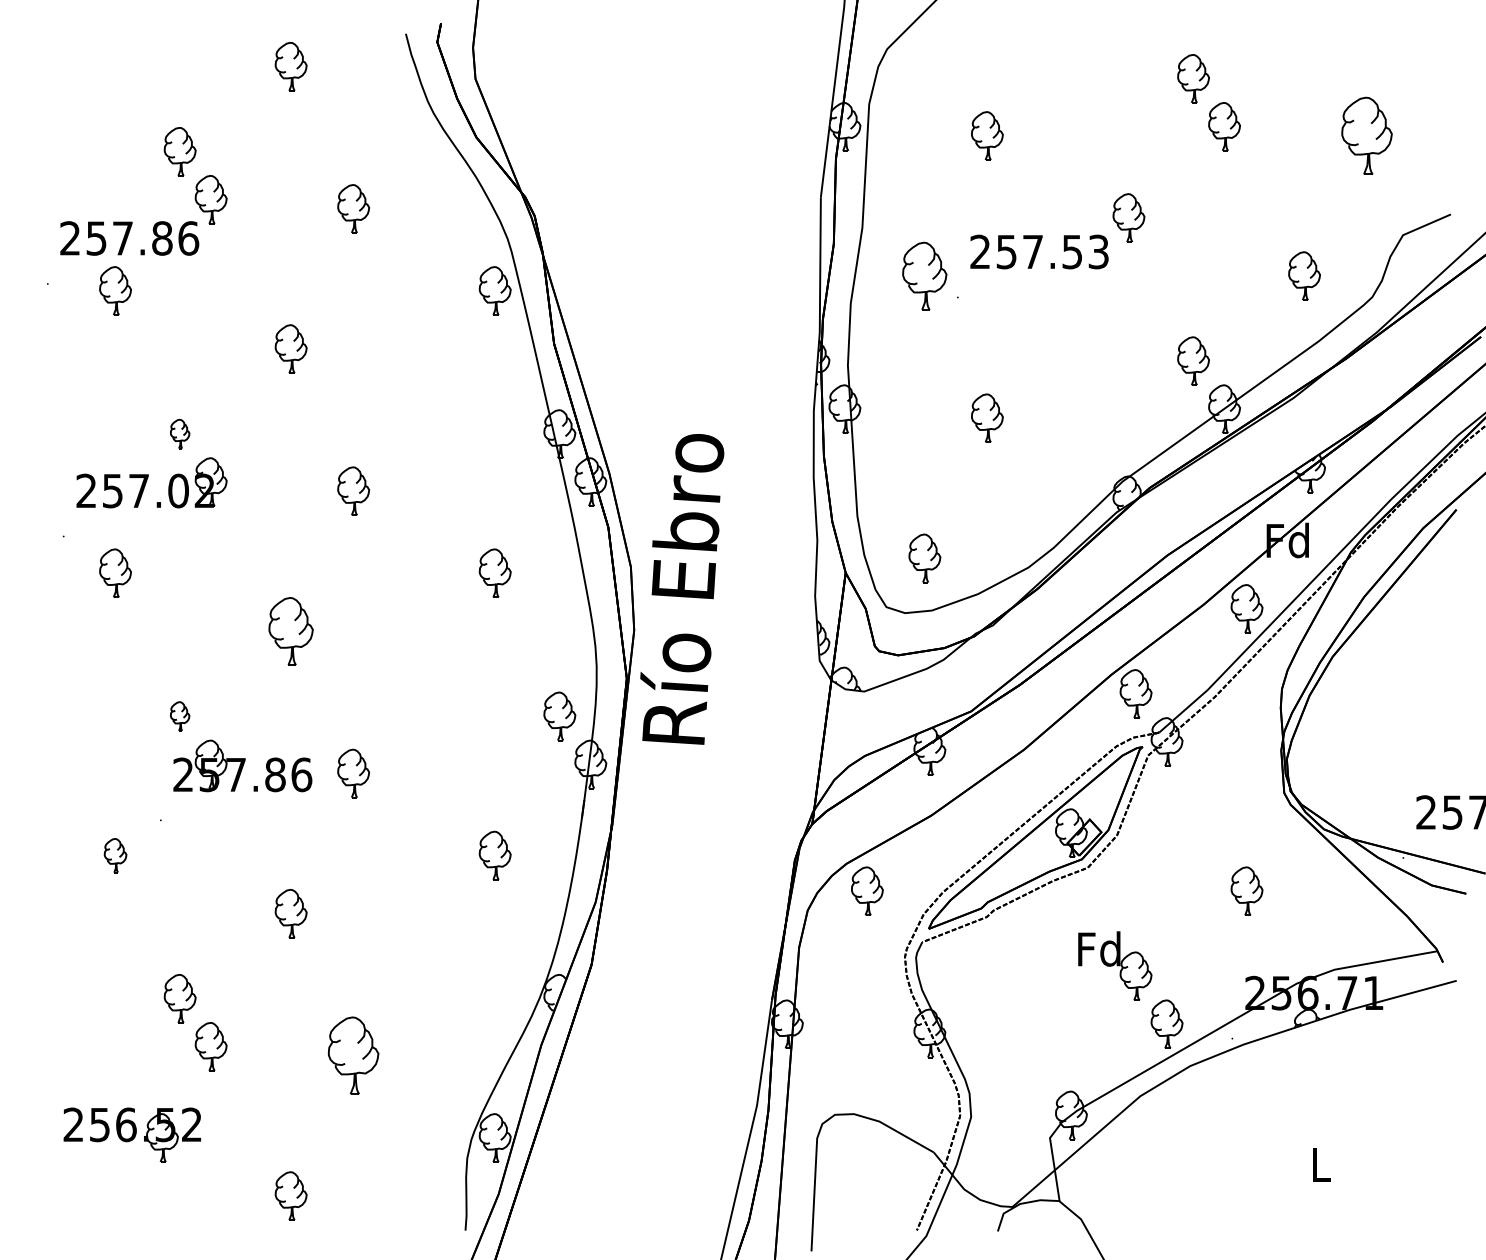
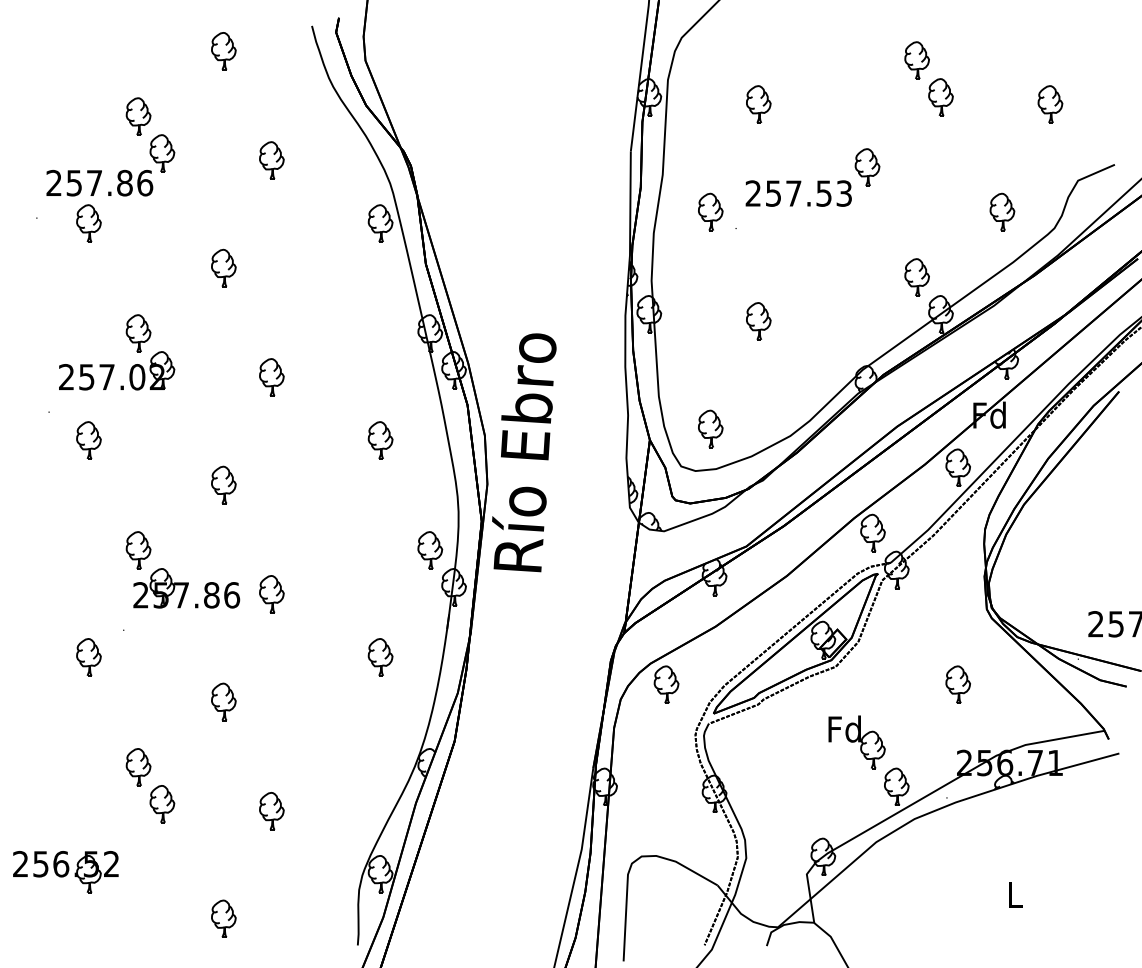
part: (1367, 136) -> (1050, 104), size x0.62
part: (924, 275) -> (710, 211), size x0.71
part: (180, 434) -> (138, 333), size x1.67
part: (290, 630) -> (223, 484), size x0.71
part: (180, 716) -> (138, 550), size x1.67
part: (114, 855) -> (88, 657), size x1.43
part: (353, 1056) -> (271, 811), size x0.62
part: (131, 1135) -> (65, 872), moved

